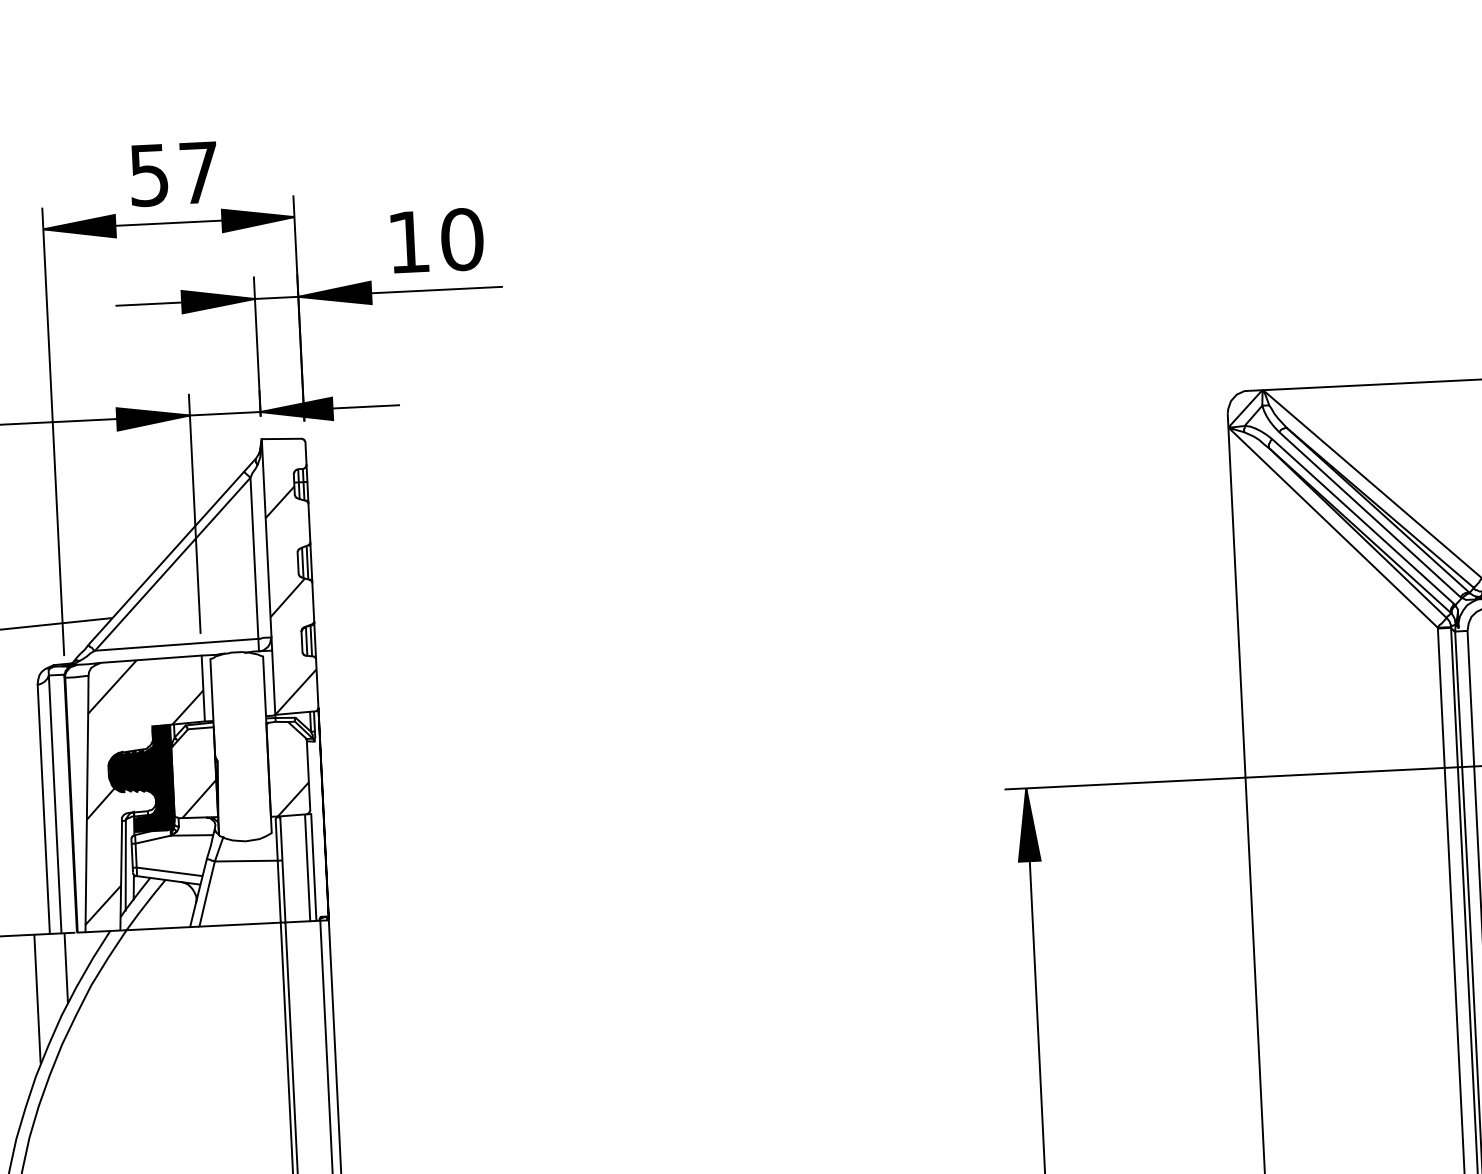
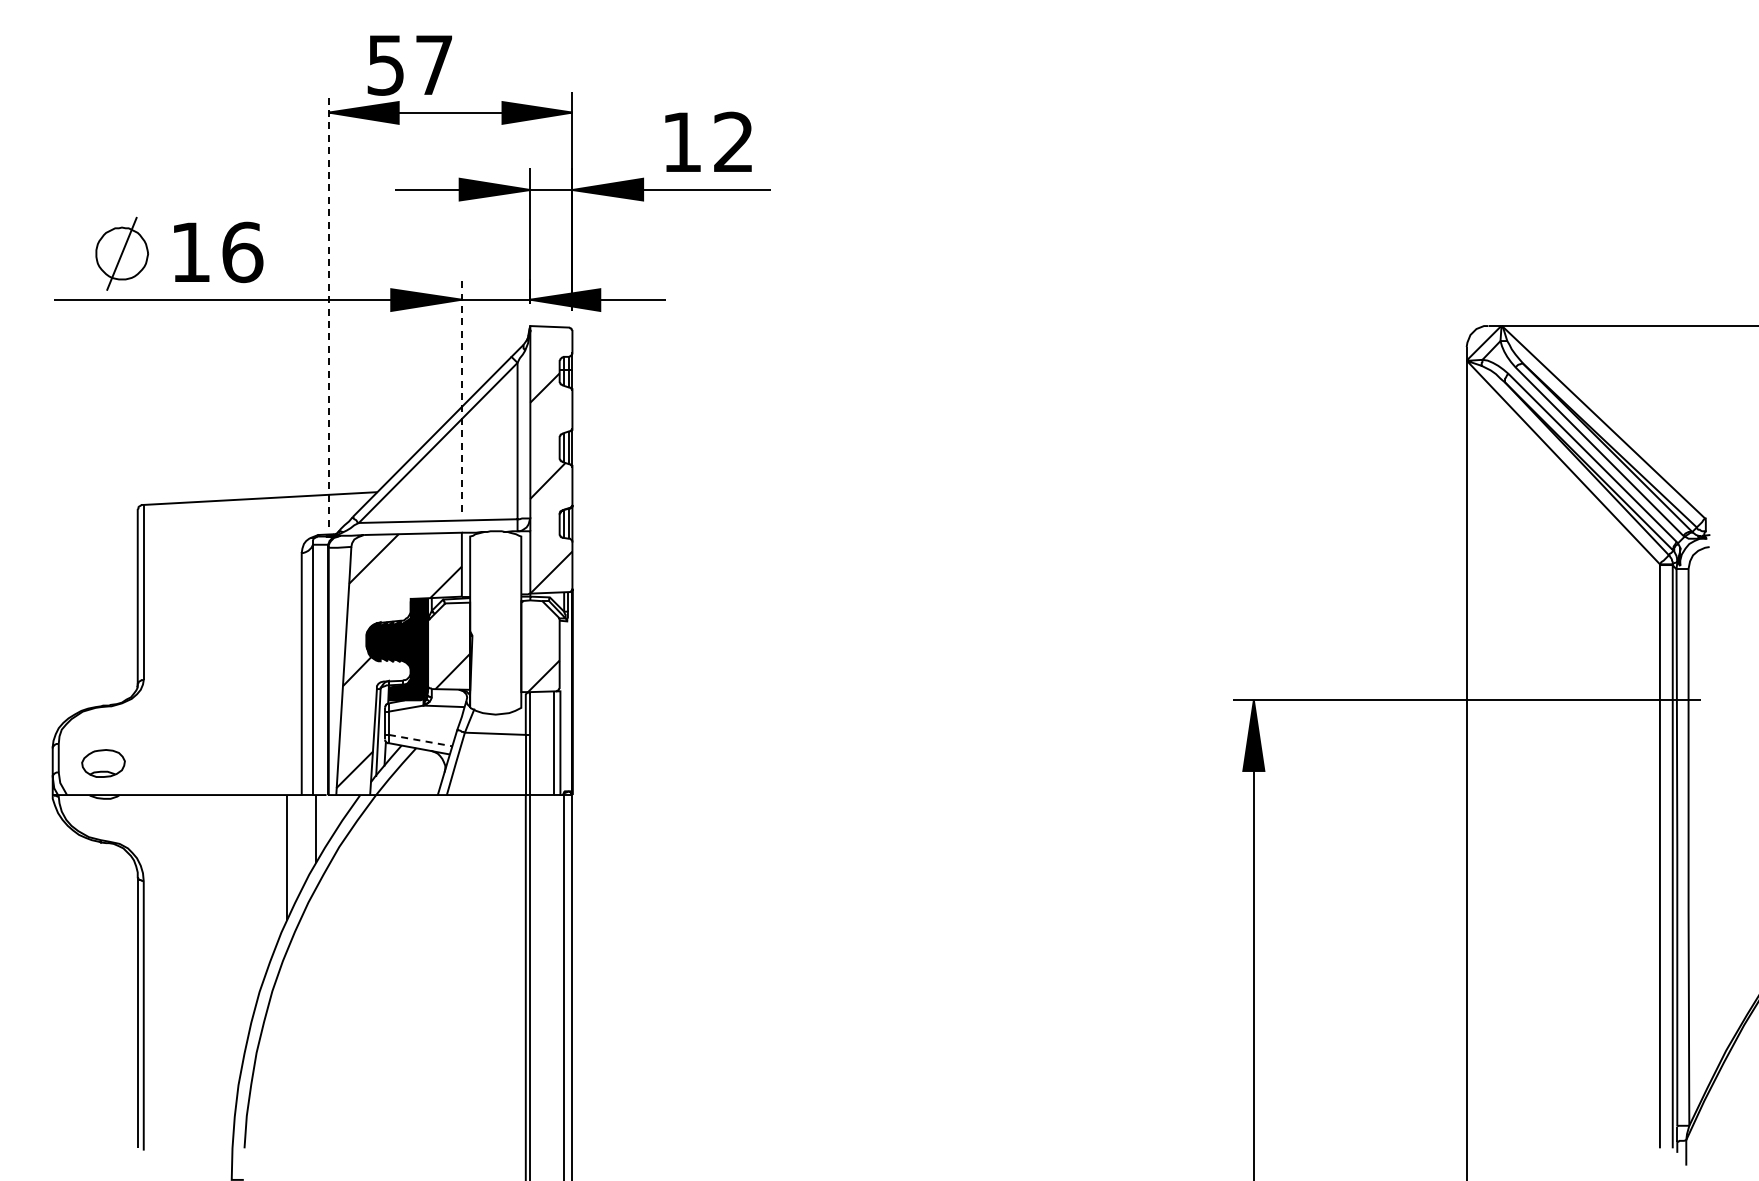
text: (173, 174) -> (409, 65), moved
text: (461, 238) -> (733, 141), 10 -> 12
line: (52, 432) -> (328, 309), solid -> dashed
line: (194, 514) -> (461, 395), solid -> dashed
line: (170, 871) -> (421, 740), solid -> dashed

